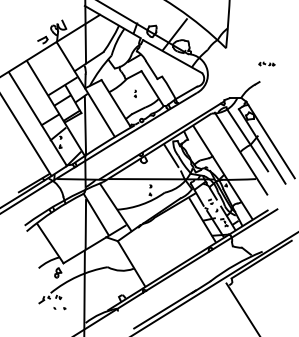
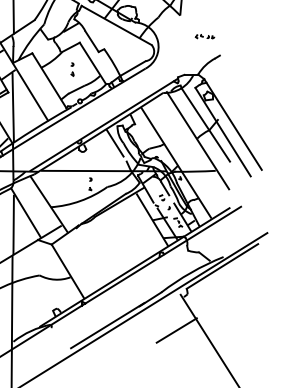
part: (266, 63) -> (204, 36), moved
part: (135, 93) -> (72, 69), size x1.67
line: (223, 313) -> (177, 330), added

